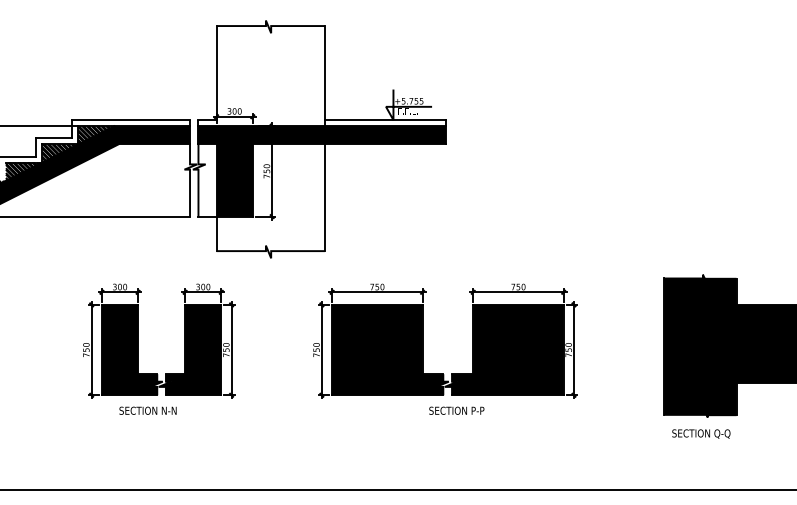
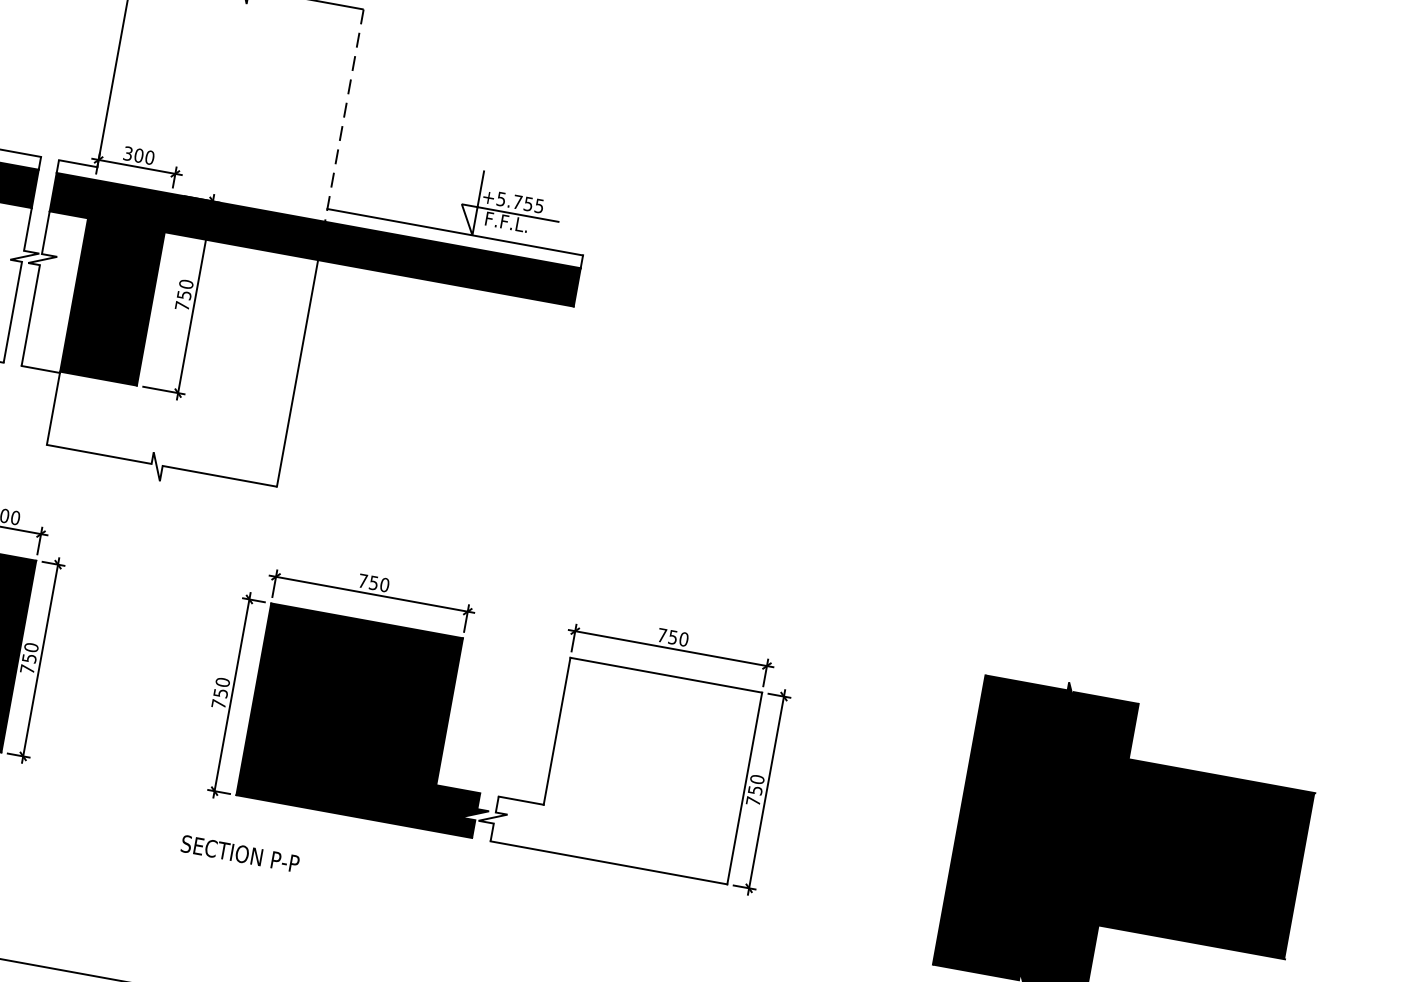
line: (325, 76) -> (345, 116), solid -> dashed
fill: (503, 349) -> (617, 764), removed
text: (456, 410) -> (239, 853), moved

